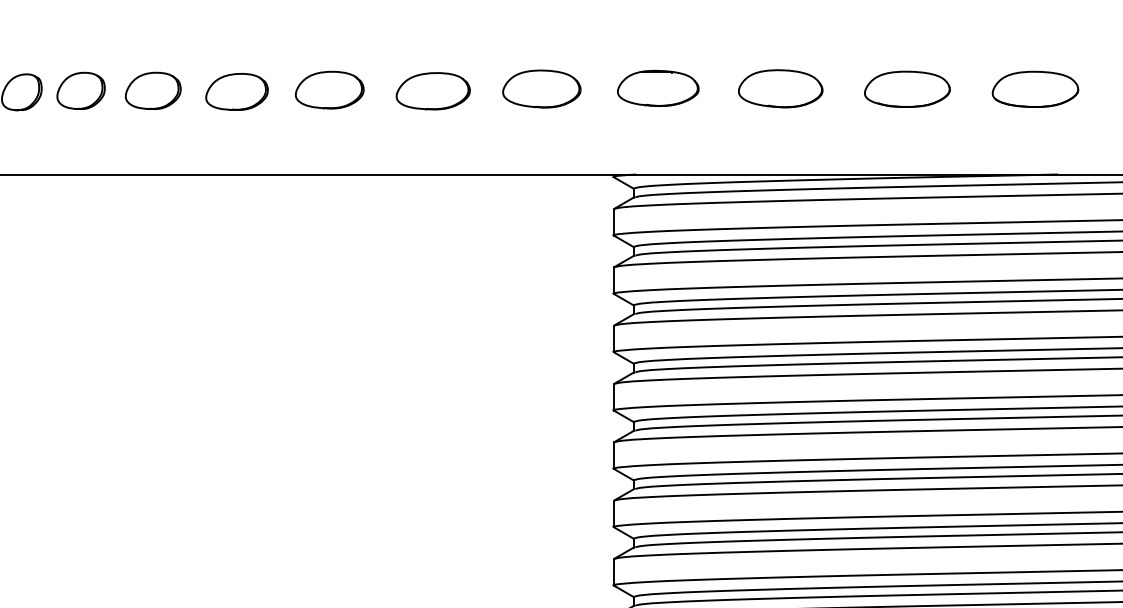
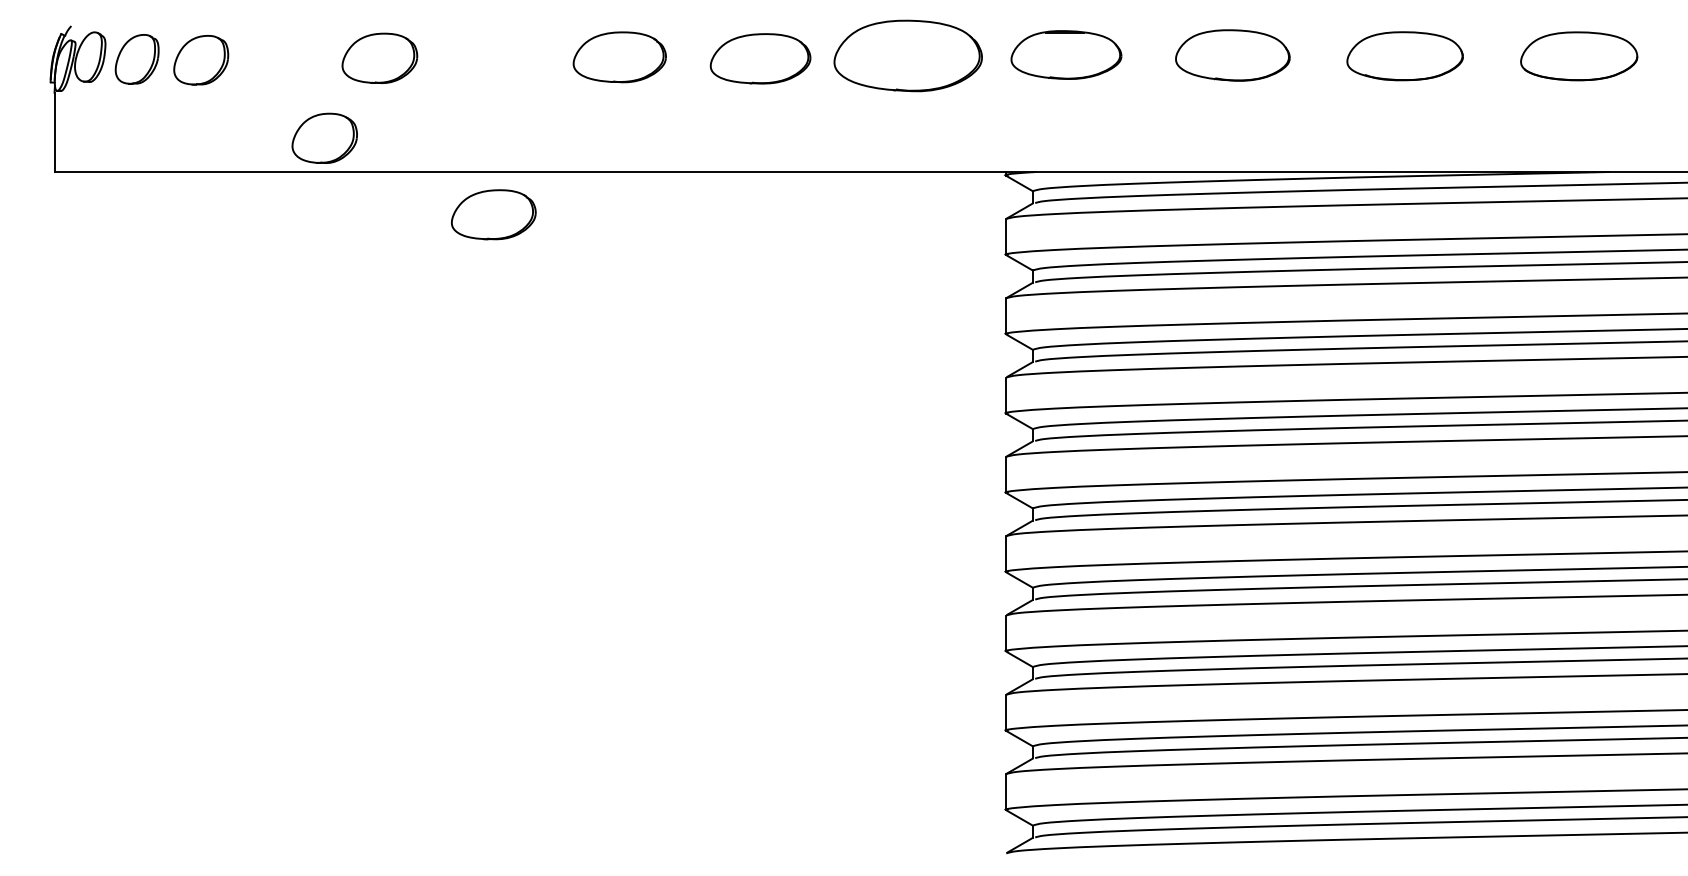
part: (541, 88) -> (907, 55), size x1.4
part: (80, 90) -> (324, 137), moved
part: (236, 91) -> (493, 214), moved

